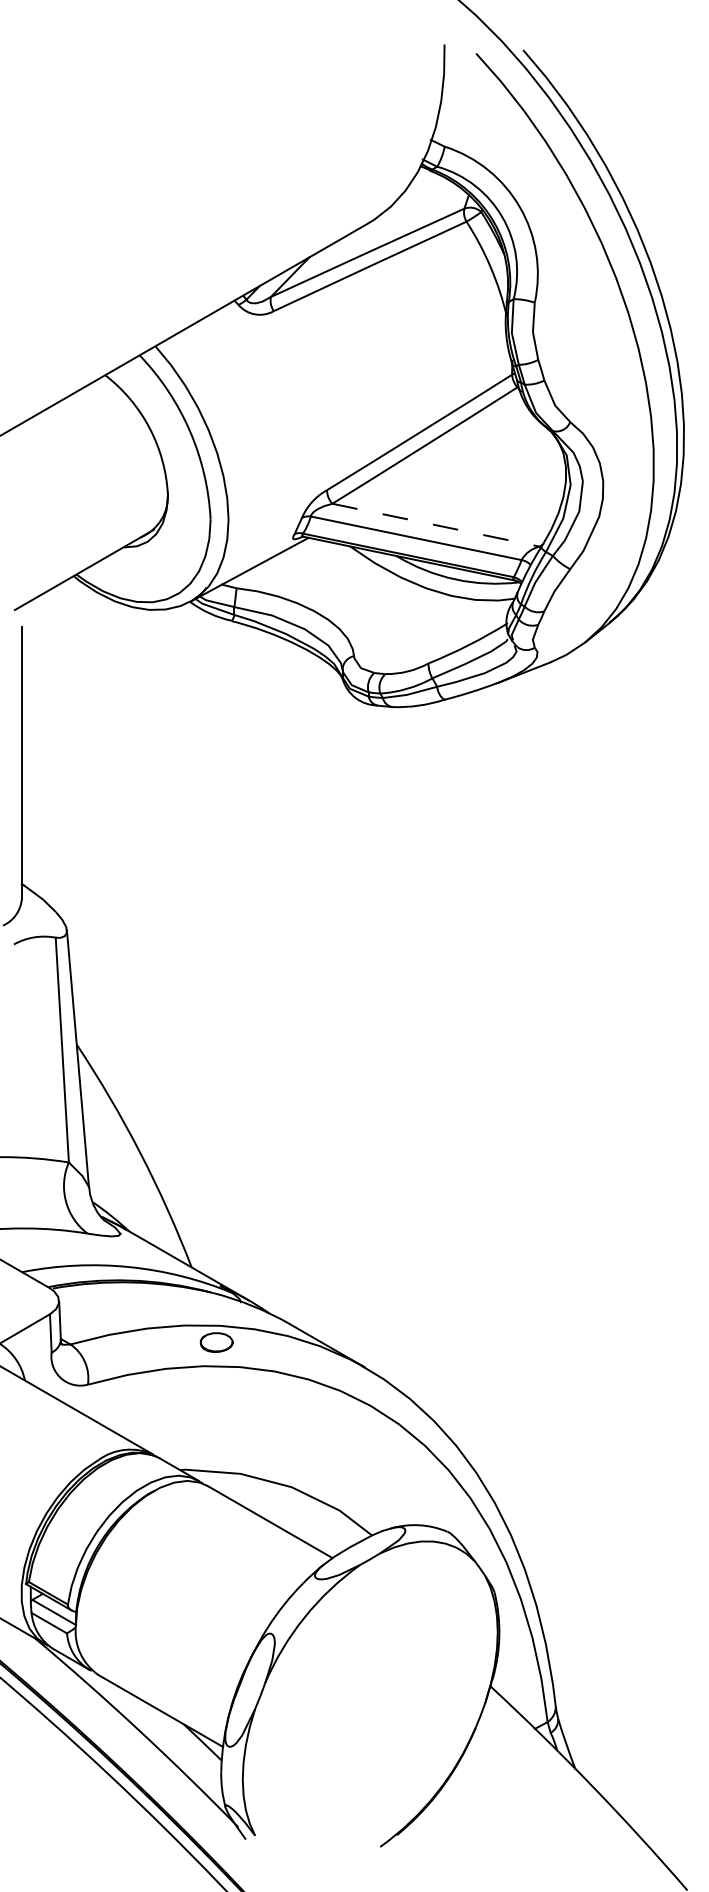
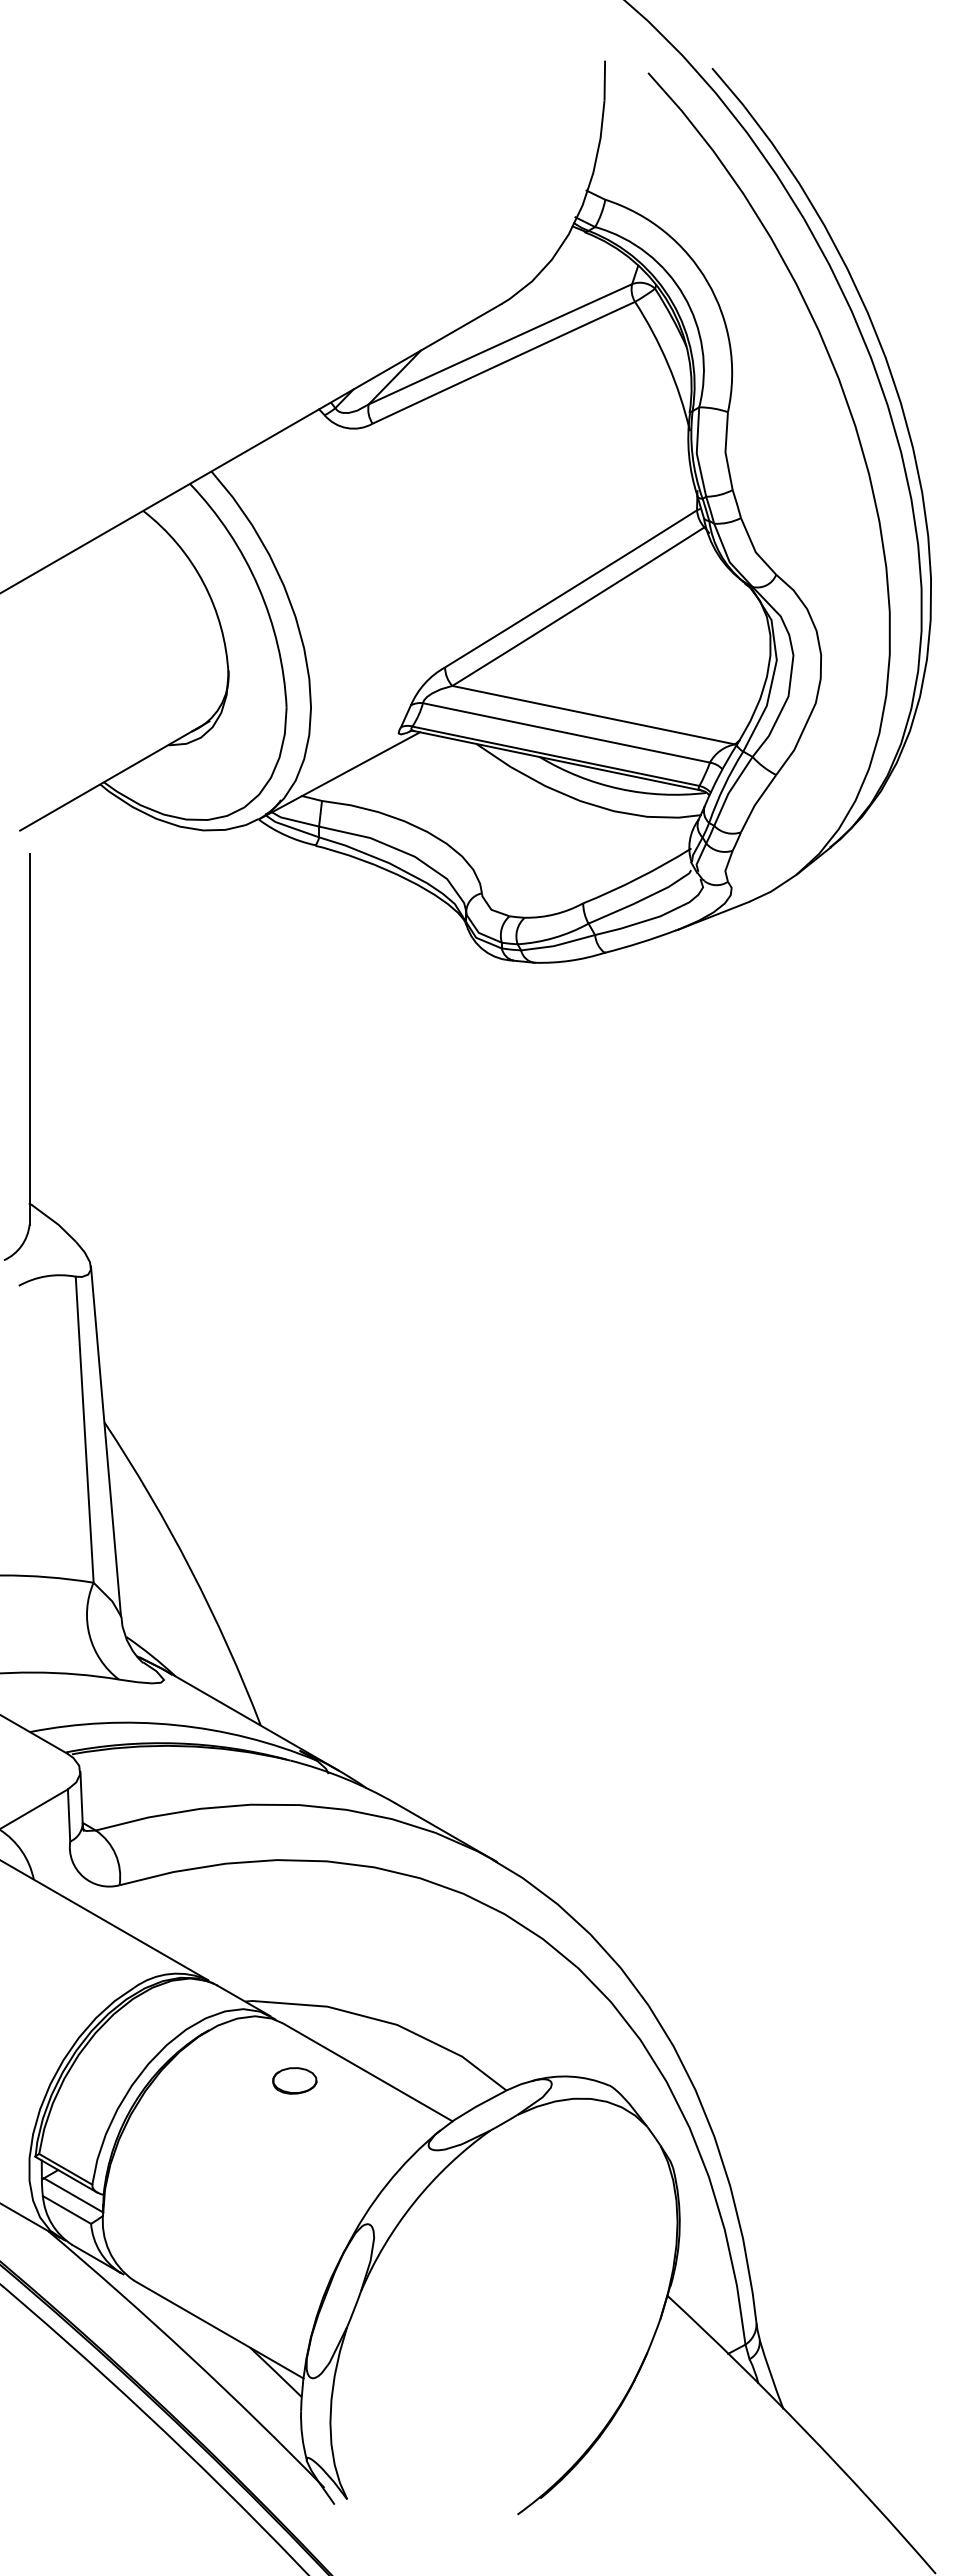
line: (436, 525) -> (594, 715), dashed -> solid
part: (216, 1342) -> (294, 2080), moved

